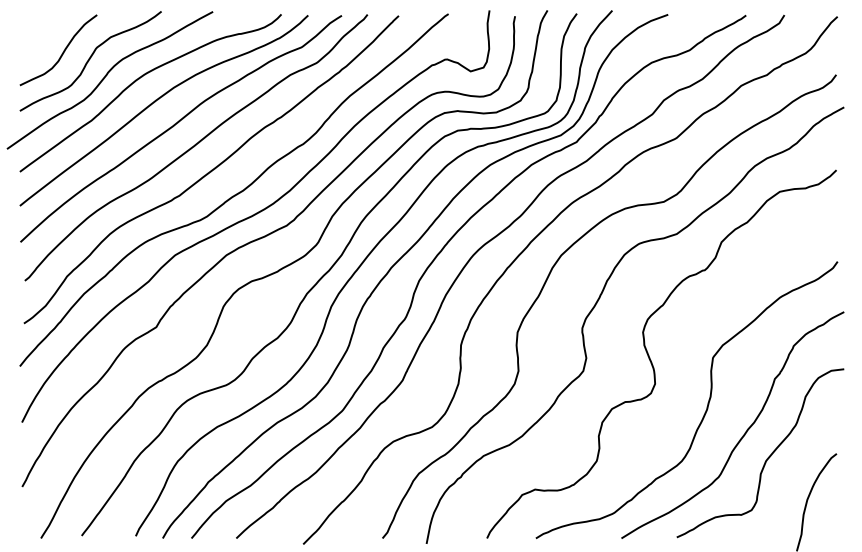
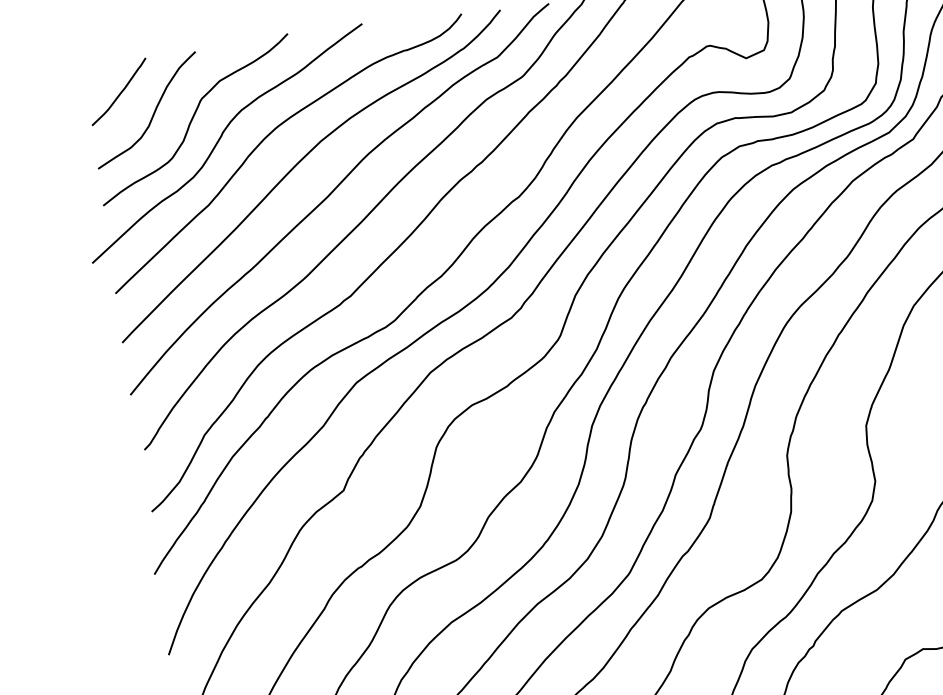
curve: (42, 34) -> (120, 90), added

